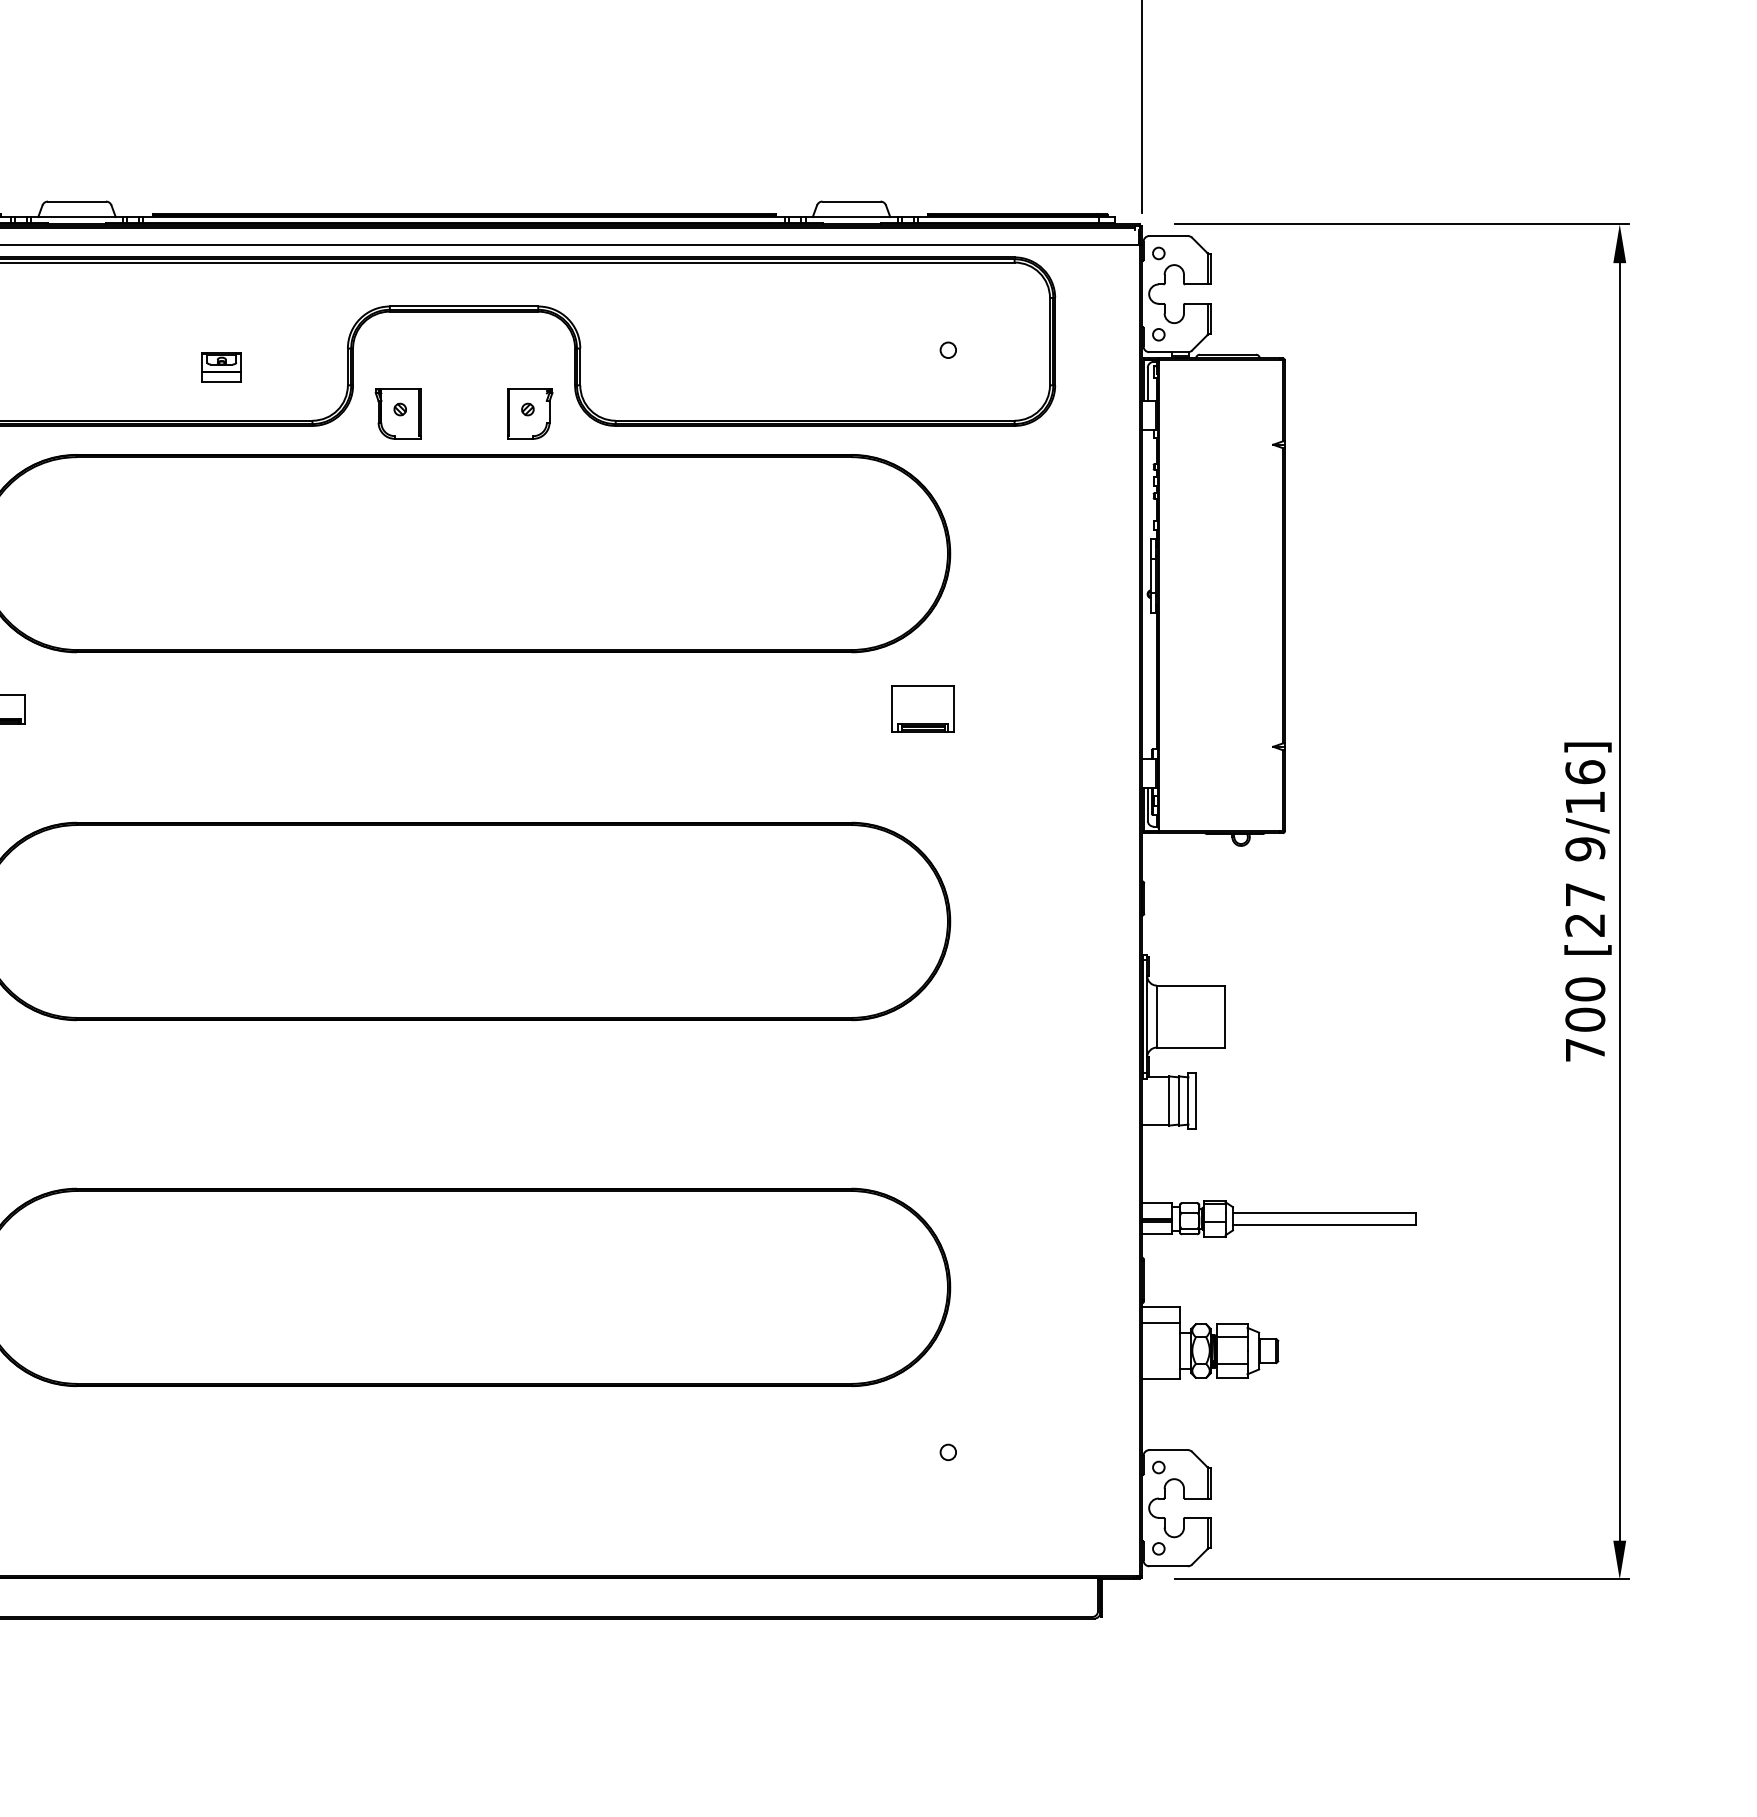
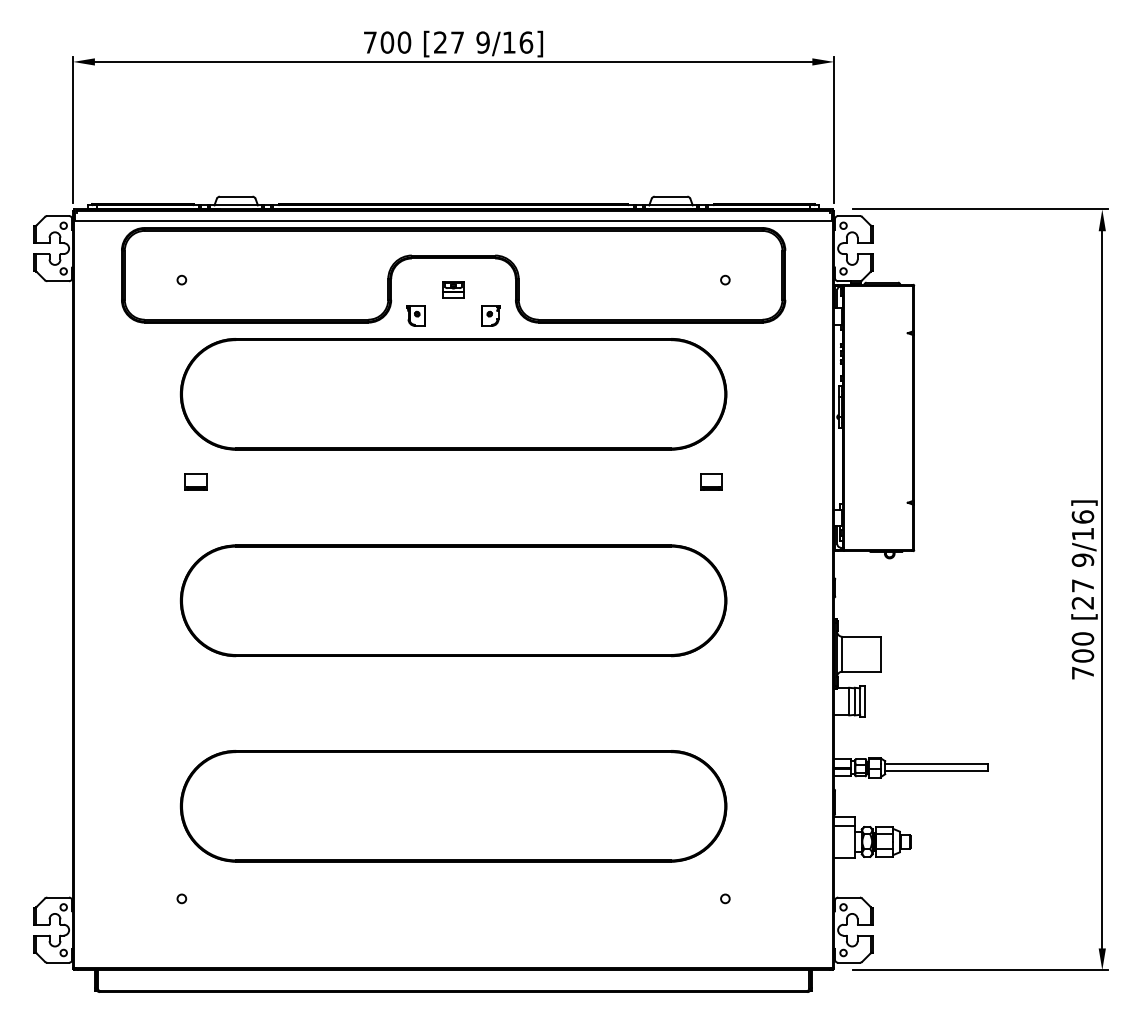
part: (221, 366) -> (453, 289), moved
part: (396, 413) -> (415, 315), size x0.71
part: (529, 413) -> (490, 315), size x0.71
part: (923, 708) -> (711, 481), size x0.62

